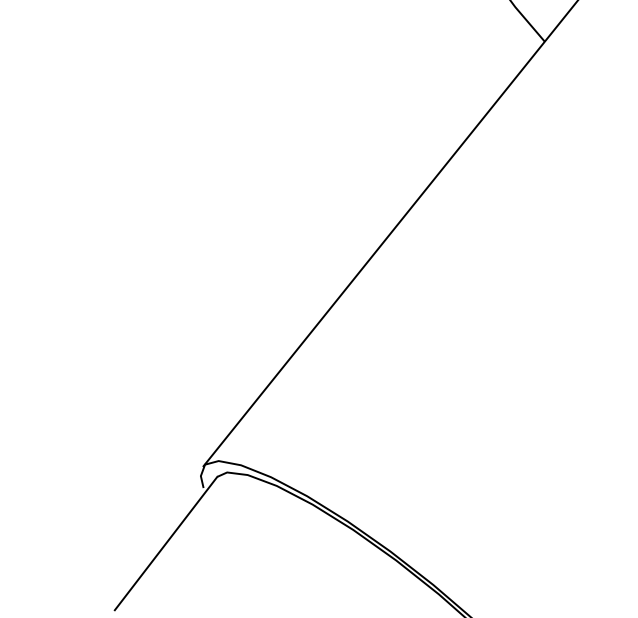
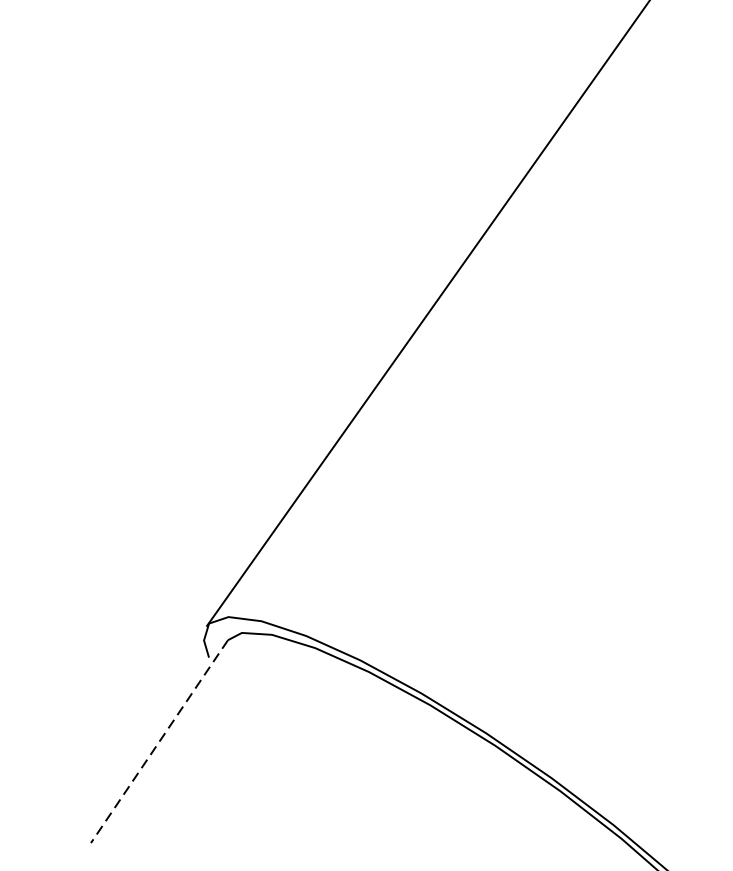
line: (165, 543) -> (158, 741), solid -> dashed

